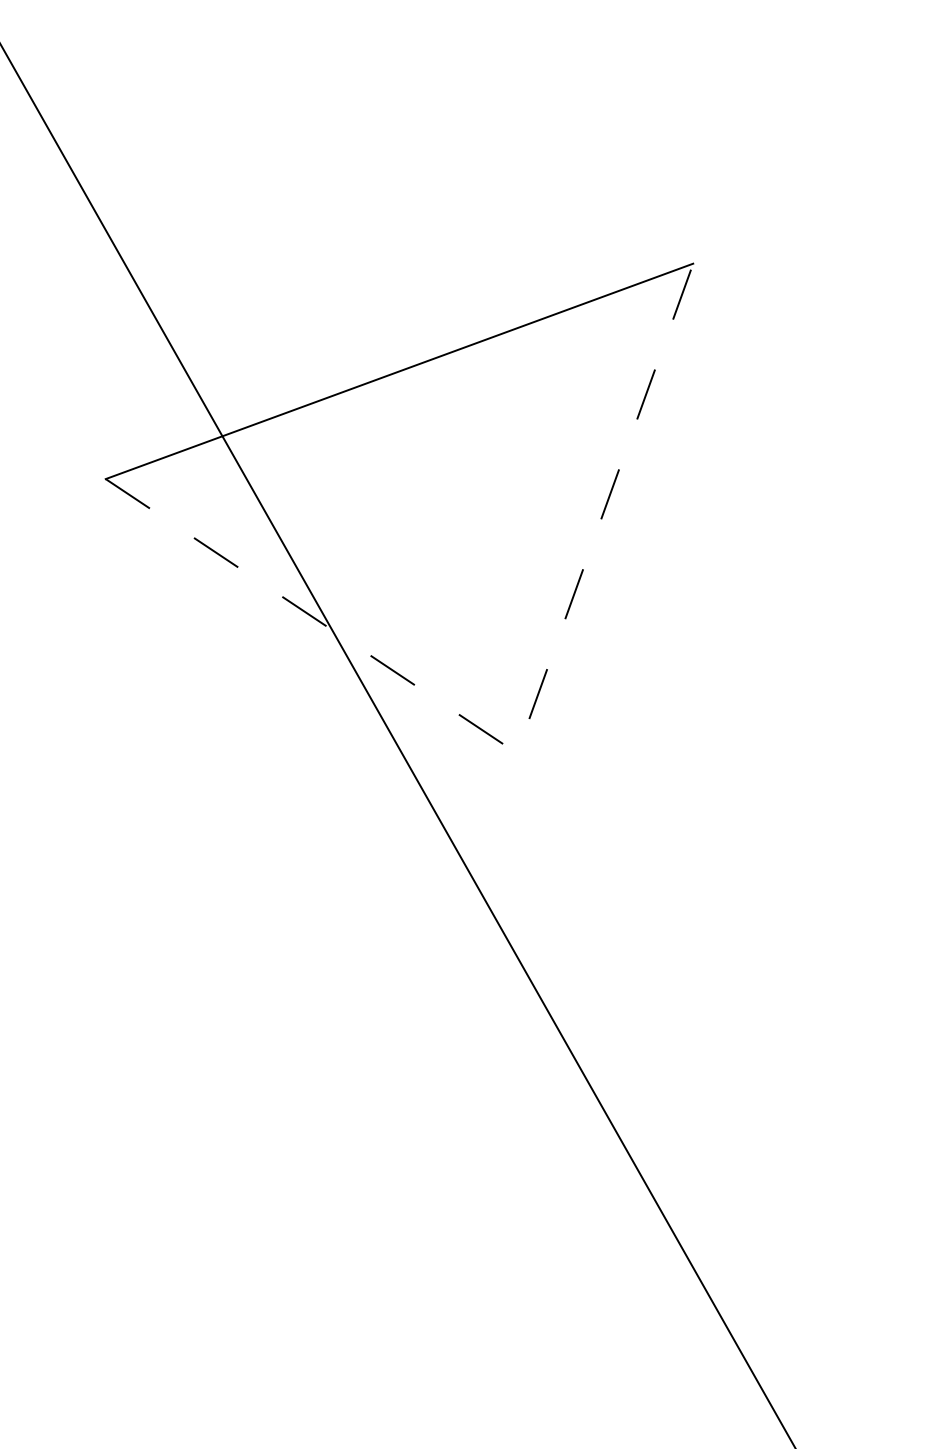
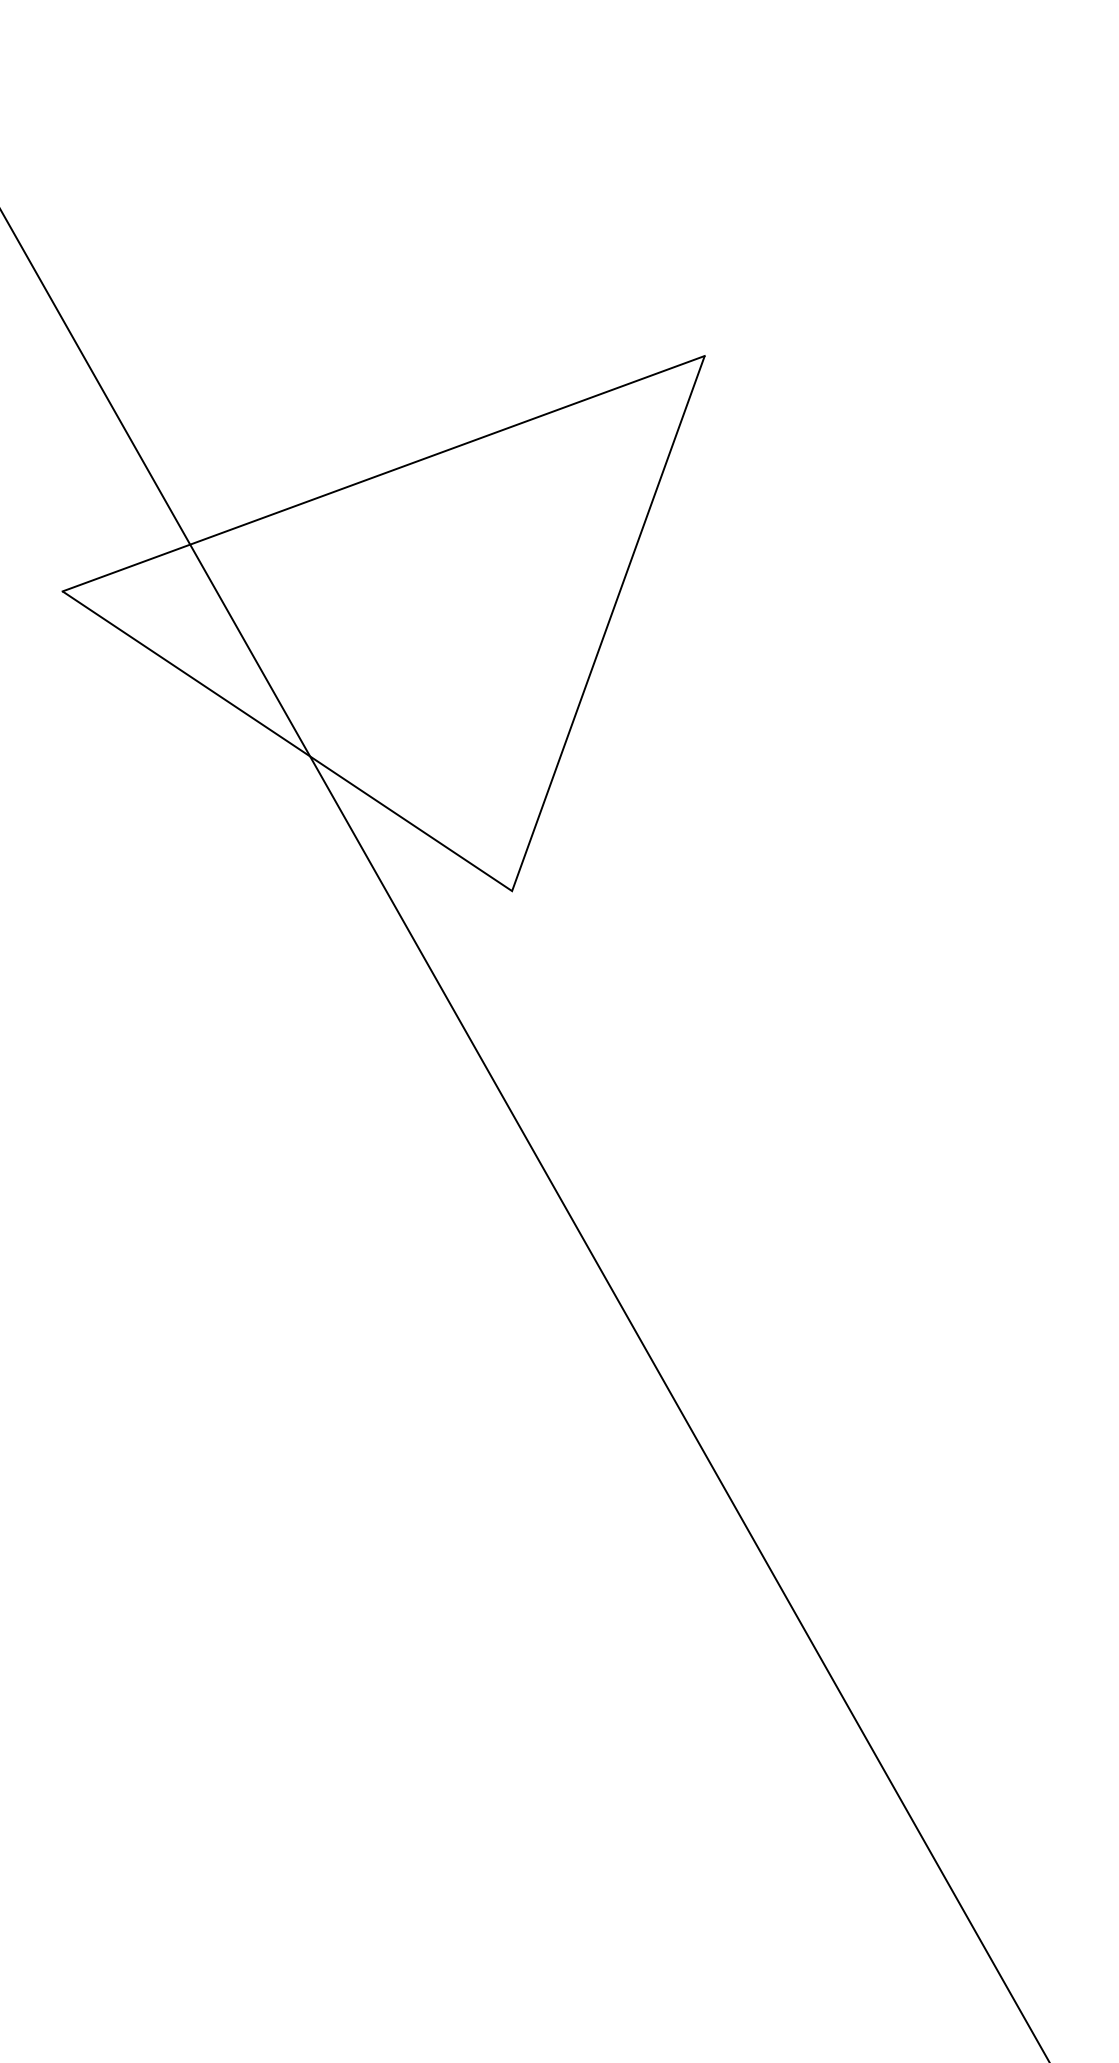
line: (520, 740) -> (516, 877), dashed -> solid

